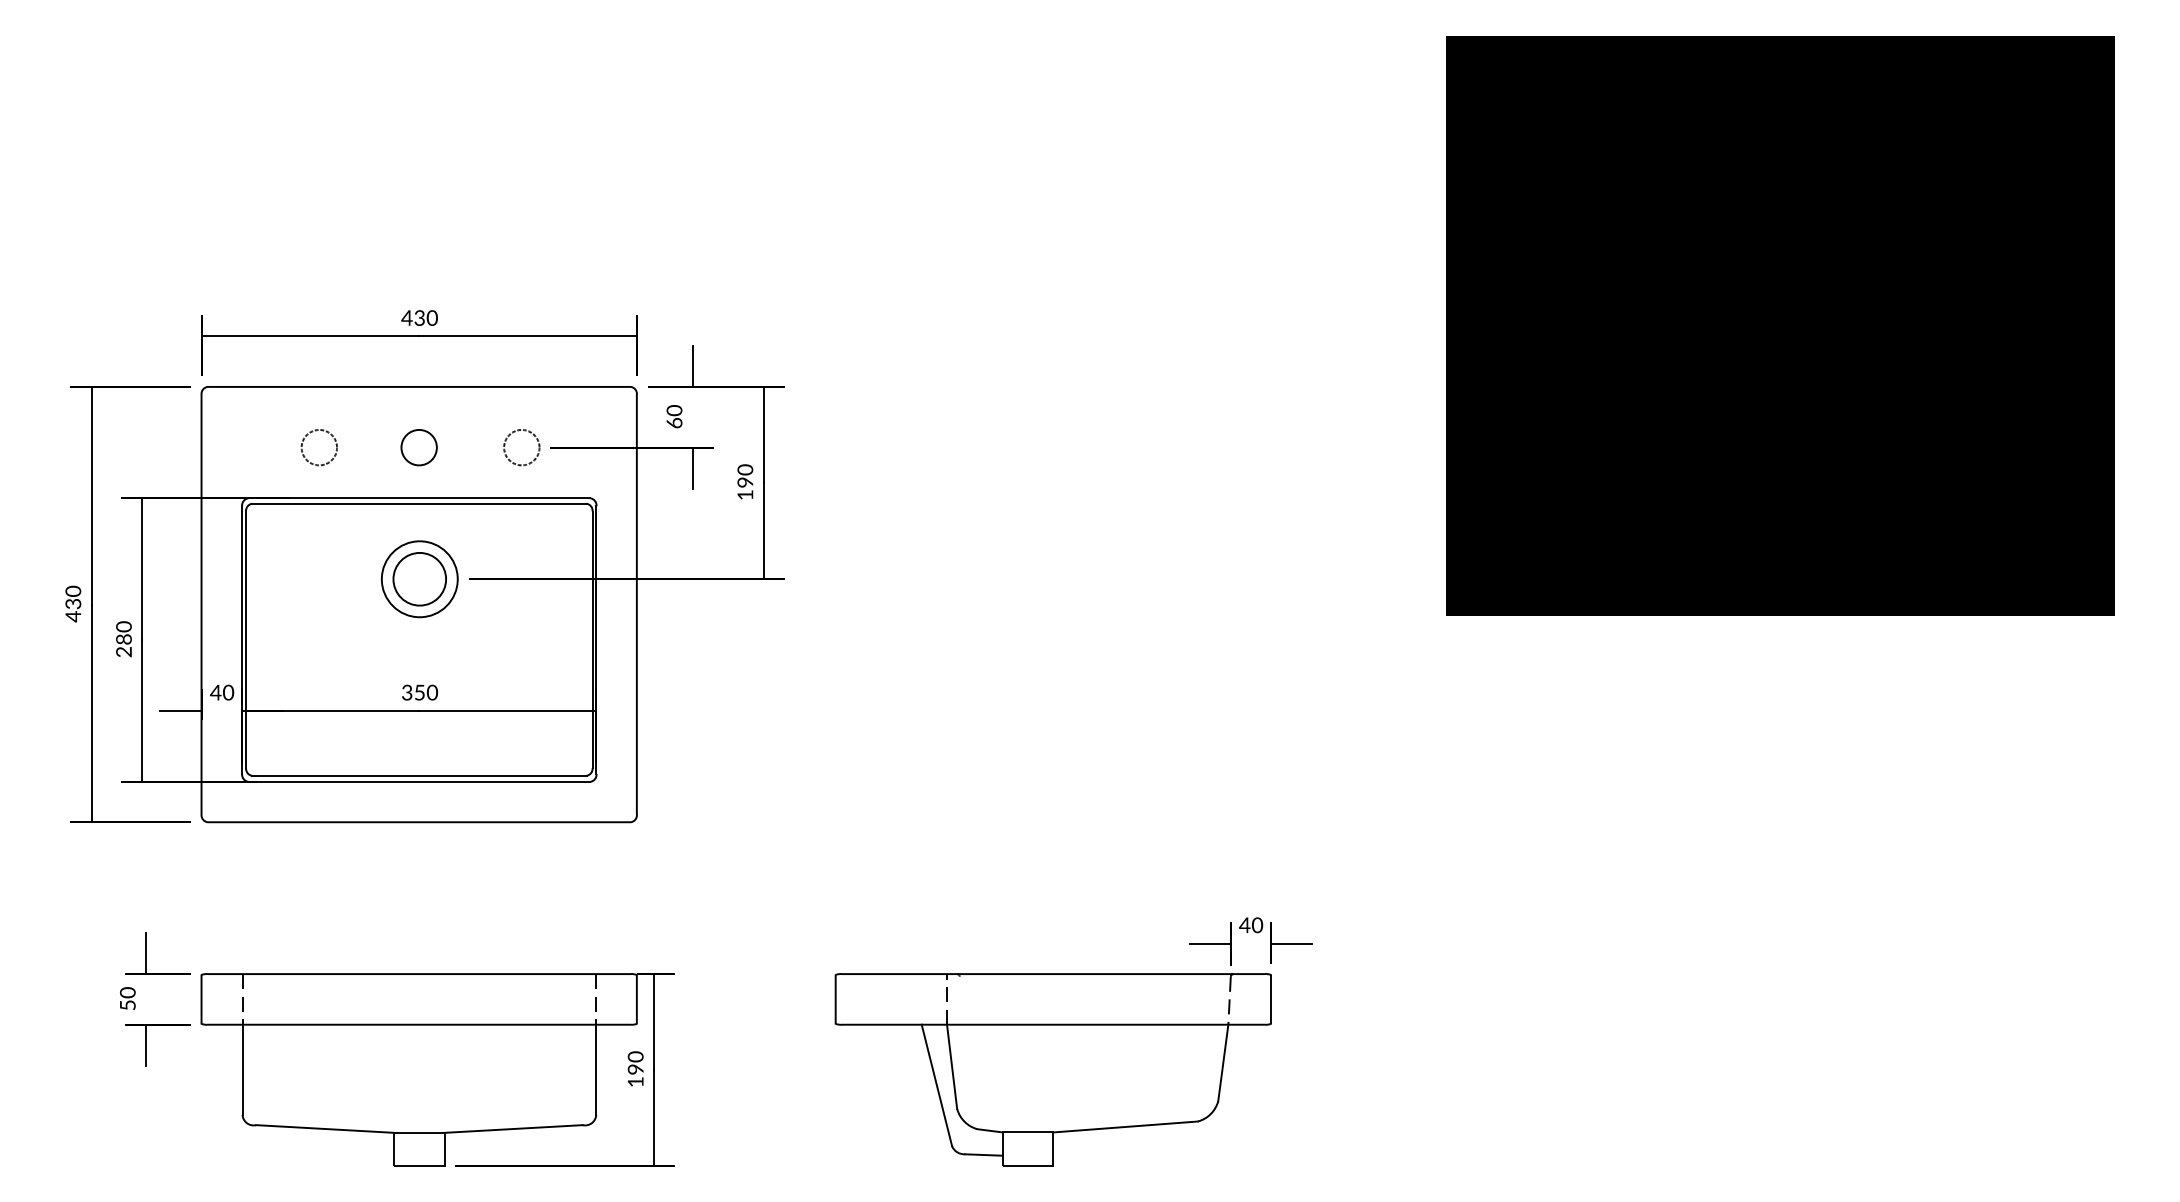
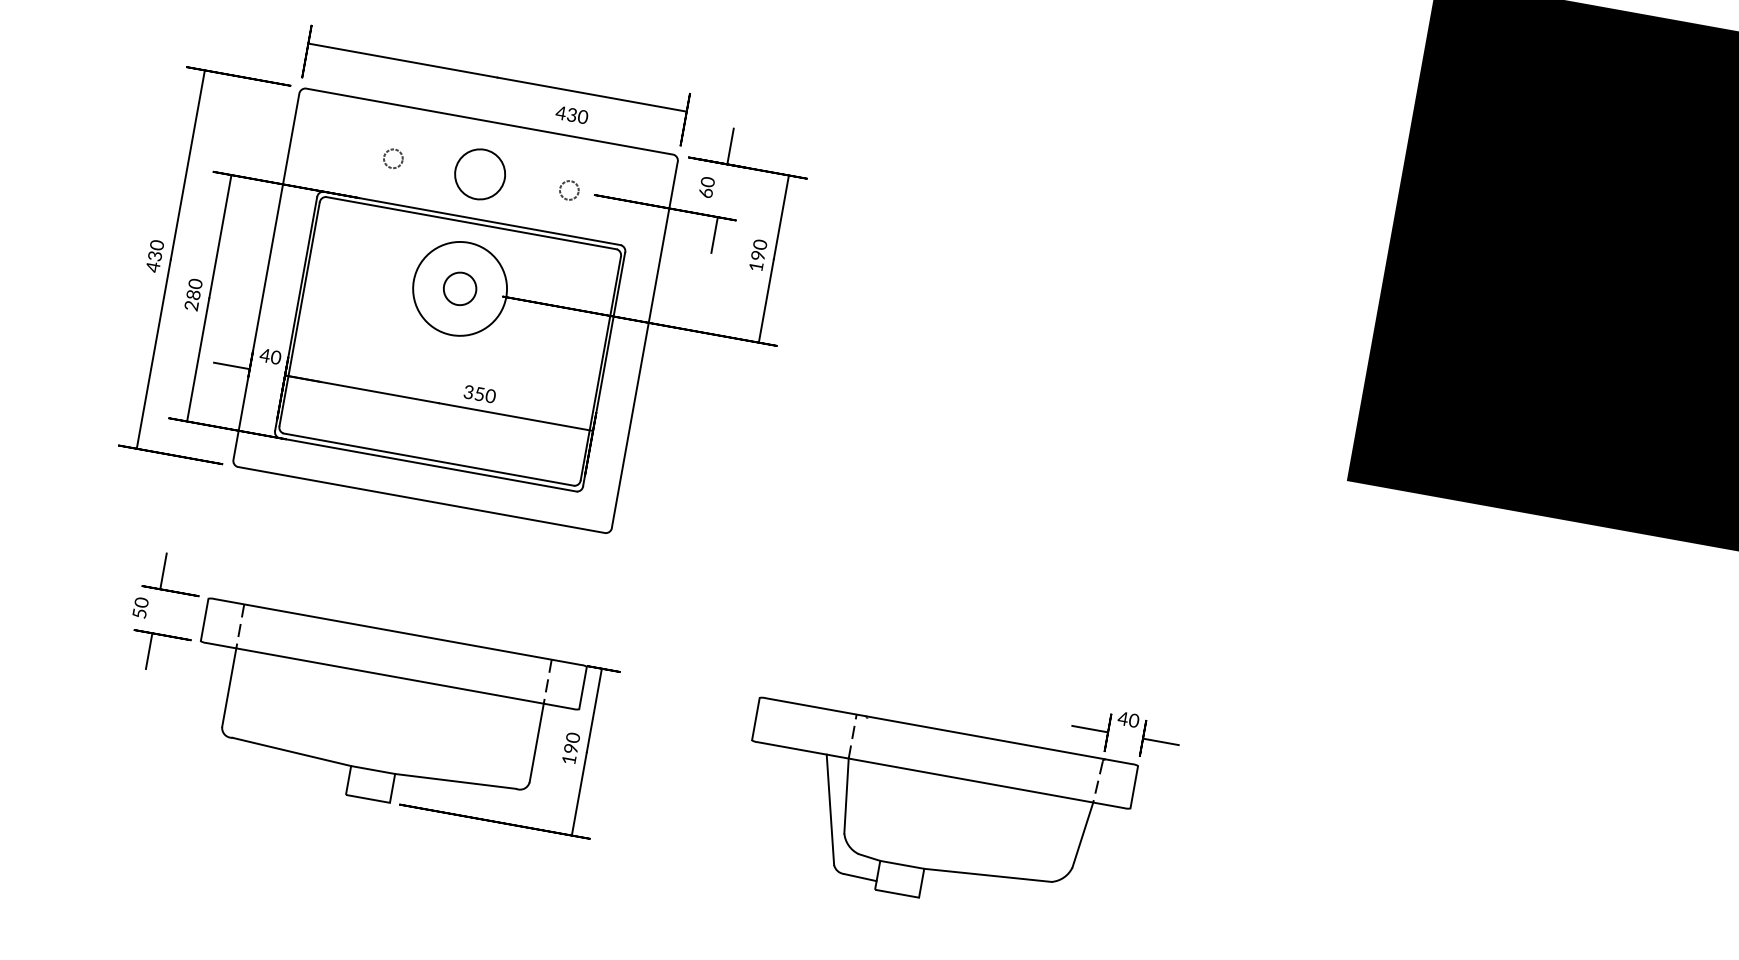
text: (419, 317) -> (571, 114), moved
circle: (319, 447) -> (393, 158), size x0.6
circle: (418, 447) -> (479, 174), size x1.6
circle: (521, 447) -> (569, 190), size x0.6
circle: (419, 578) -> (459, 288), size x0.7
circle: (419, 579) -> (459, 289), size x1.4
text: (420, 692) -> (480, 394), moved

